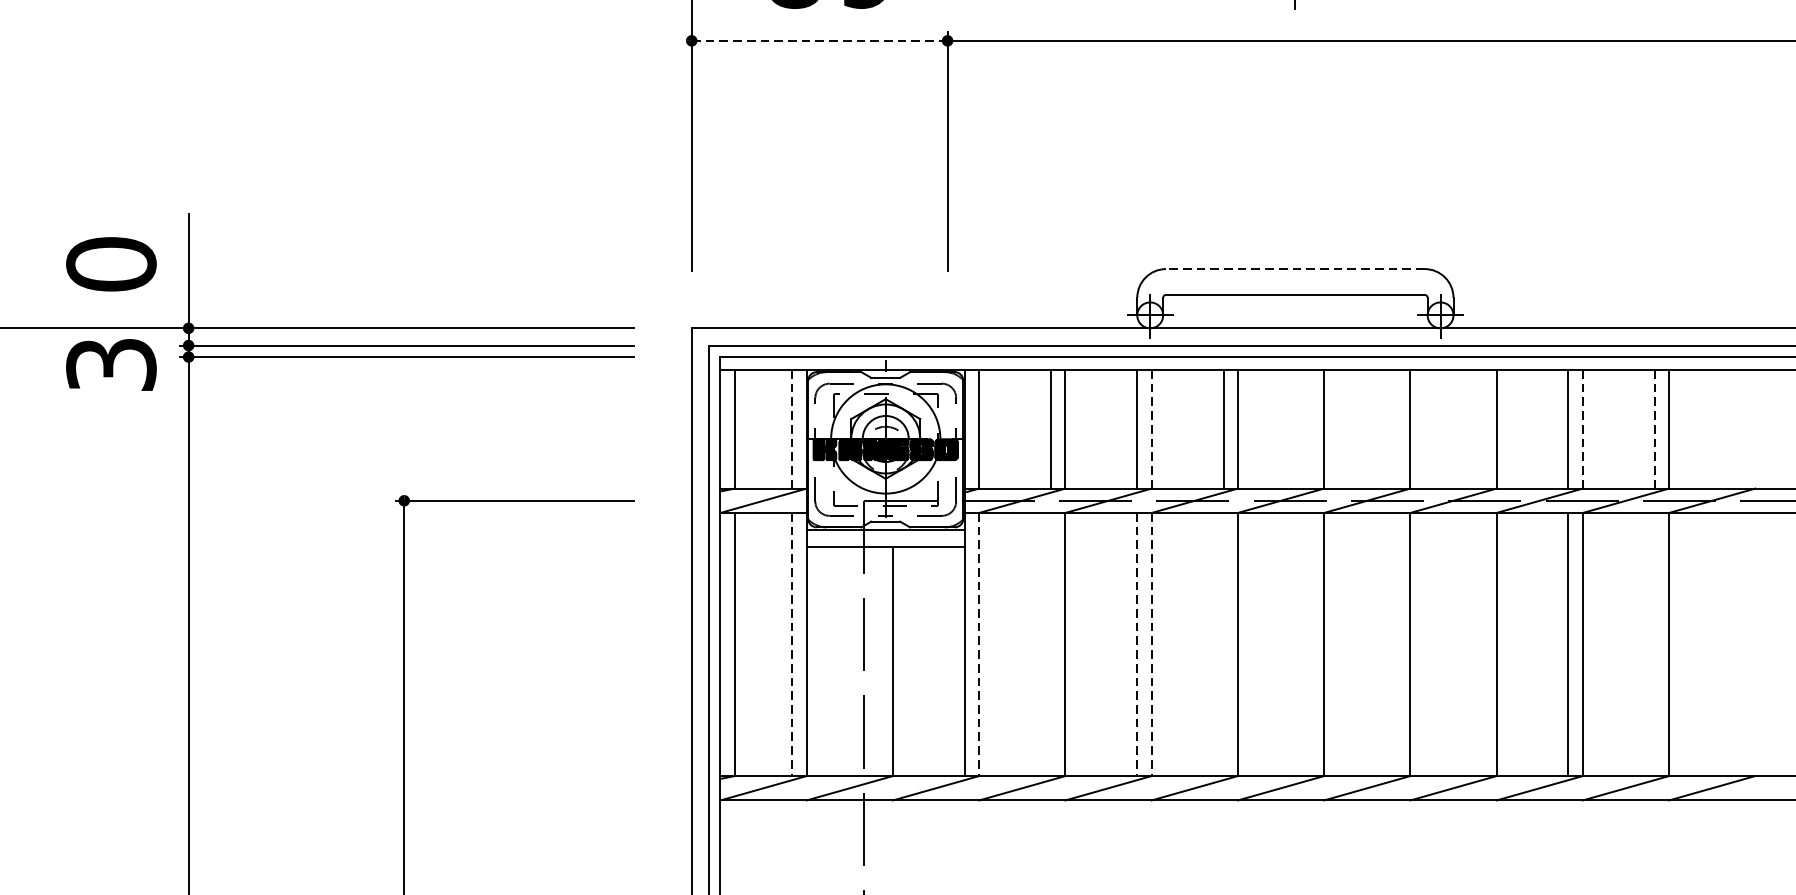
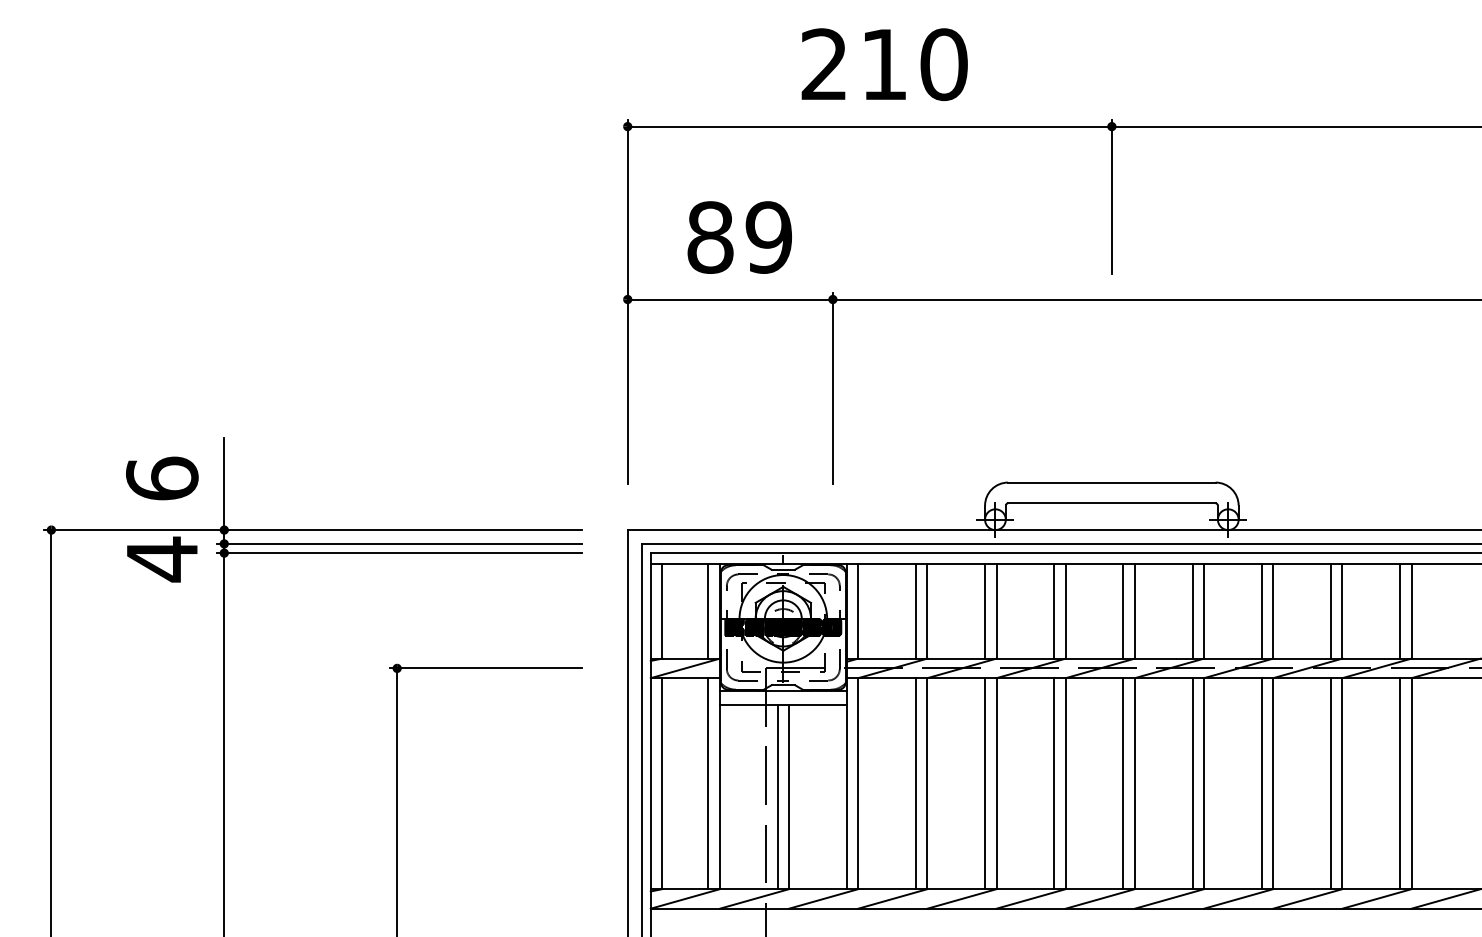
line: (819, 40) -> (730, 299), dashed -> solid
text: (111, 264) -> (162, 478), 0 -> 6
line: (1294, 268) -> (1111, 482), dashed -> solid
text: (111, 365) -> (162, 559), 3 -> 4
line: (1309, 428) -> (1123, 610), added
line: (1395, 428) -> (1192, 610), added
line: (1481, 428) -> (1261, 610), added
line: (792, 429) -> (708, 611), dashed -> solid
line: (1151, 429) -> (996, 611), dashed -> solid
line: (1582, 429) -> (1342, 611), dashed -> solid
line: (1655, 429) -> (1400, 611), dashed -> solid
line: (1050, 644) -> (915, 783), added
line: (1223, 644) -> (1054, 783), added
line: (1309, 644) -> (1123, 783), added
line: (1395, 644) -> (1192, 783), added
line: (1481, 644) -> (1261, 783), added
line: (1655, 644) -> (1400, 783), added
line: (792, 645) -> (708, 784), dashed -> solid
line: (979, 645) -> (858, 784), dashed -> solid
line: (1137, 645) -> (985, 784), dashed -> solid
line: (1151, 645) -> (996, 784), dashed -> solid
line: (878, 661) -> (777, 797), added

